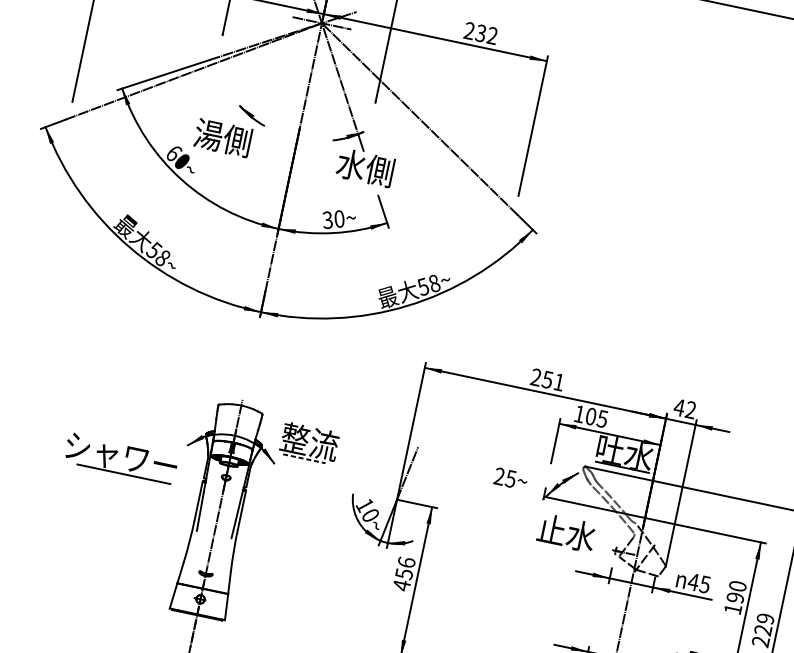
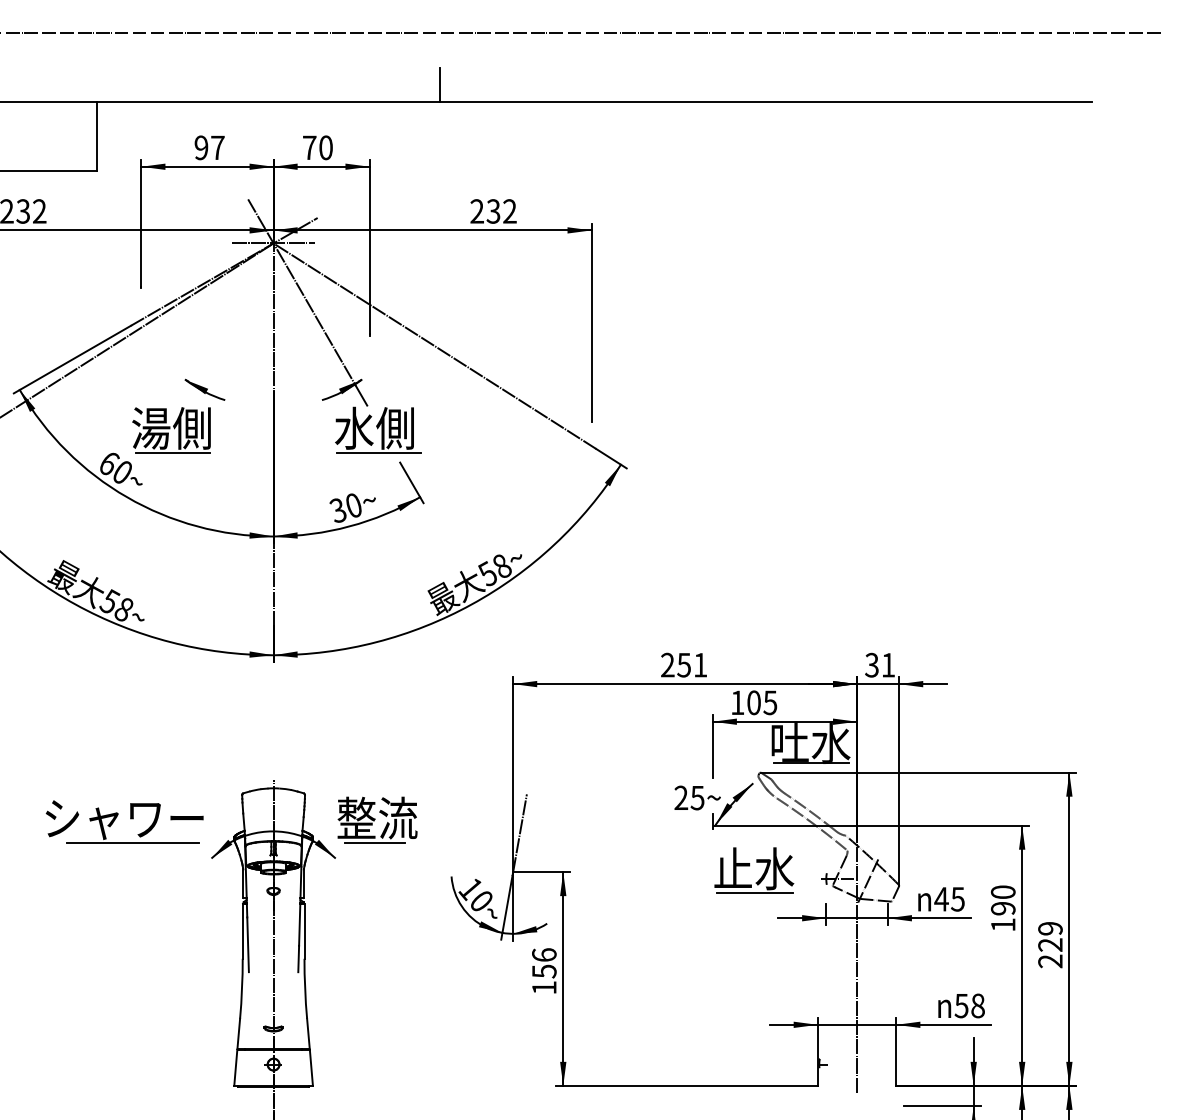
line: (220, 155) -> (172, 452), added
line: (364, 185) -> (378, 452), added
text: (684, 408) -> (879, 664), 42 -> 31
part: (125, 457) -> (130, 819), moved
line: (304, 458) -> (375, 842), dashed -> solid
text: (510, 478) -> (697, 797), moved
line: (563, 550) -> (754, 893), added
text: (401, 585) -> (544, 987), 456 -> 156

